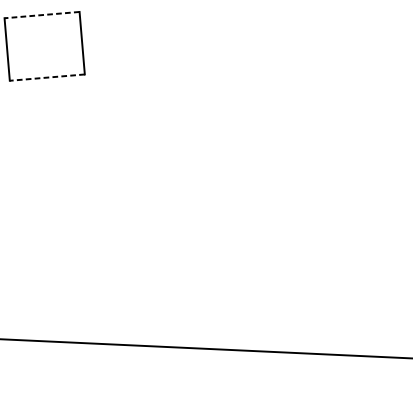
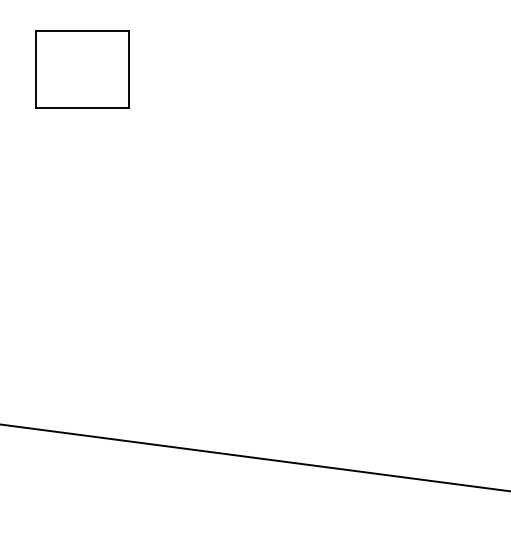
line: (41, 15) -> (81, 30), dashed -> solid
line: (46, 77) -> (81, 107), dashed -> solid

